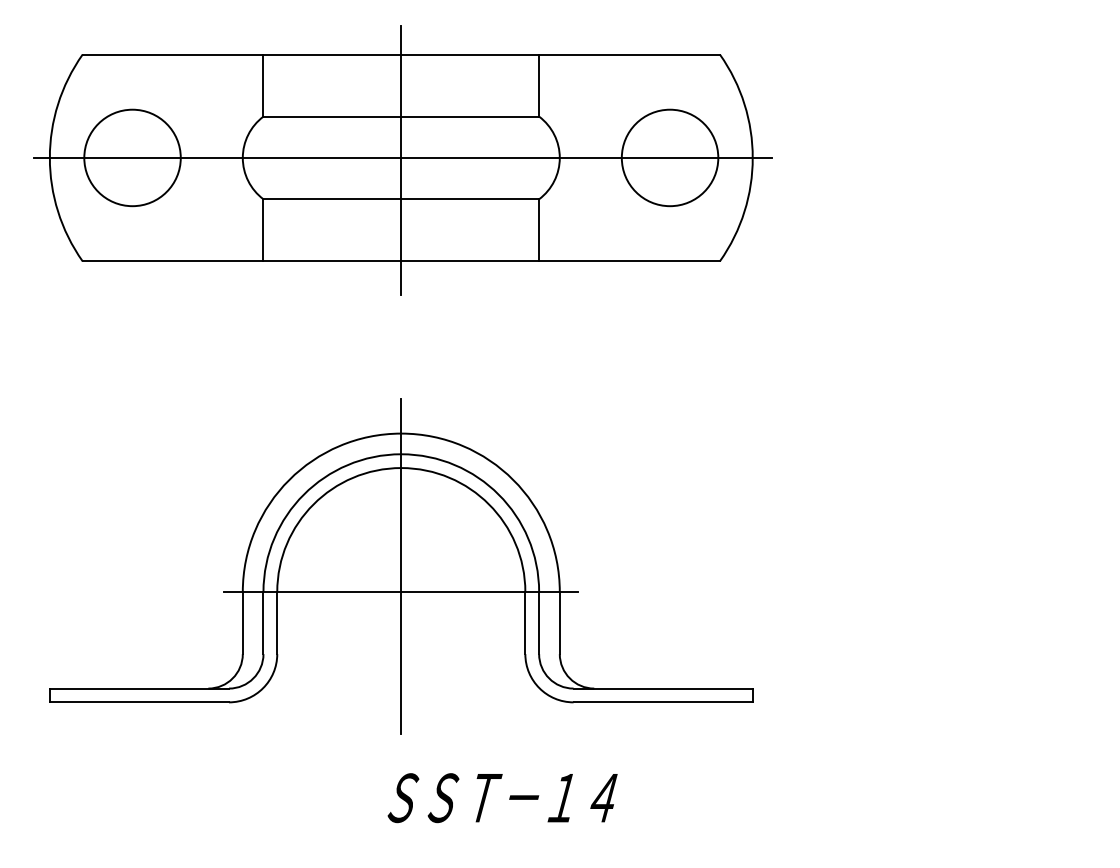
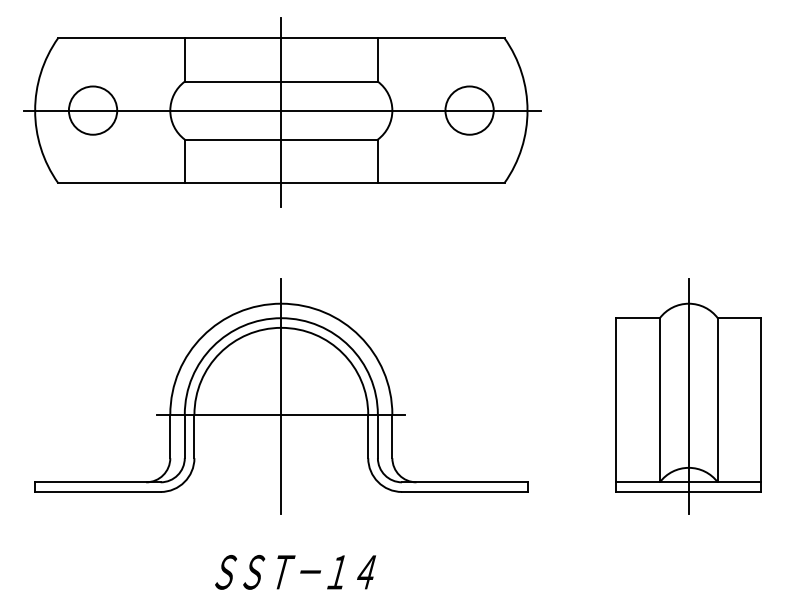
circle: (132, 157) -> (93, 110), size x0.71
circle: (669, 157) -> (469, 110), size x0.71
part: (982, 566) -> (688, 396), added
text: (502, 798) -> (295, 572), moved

